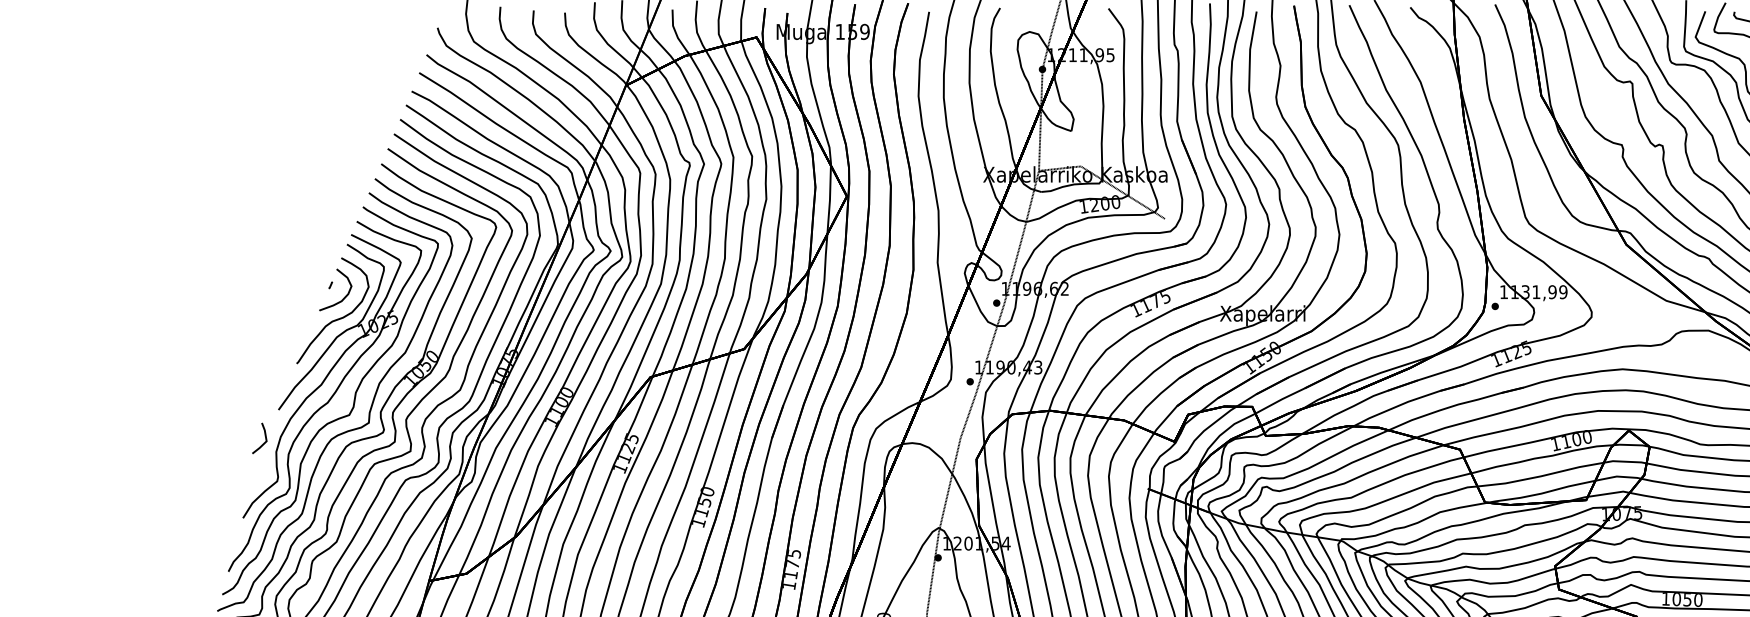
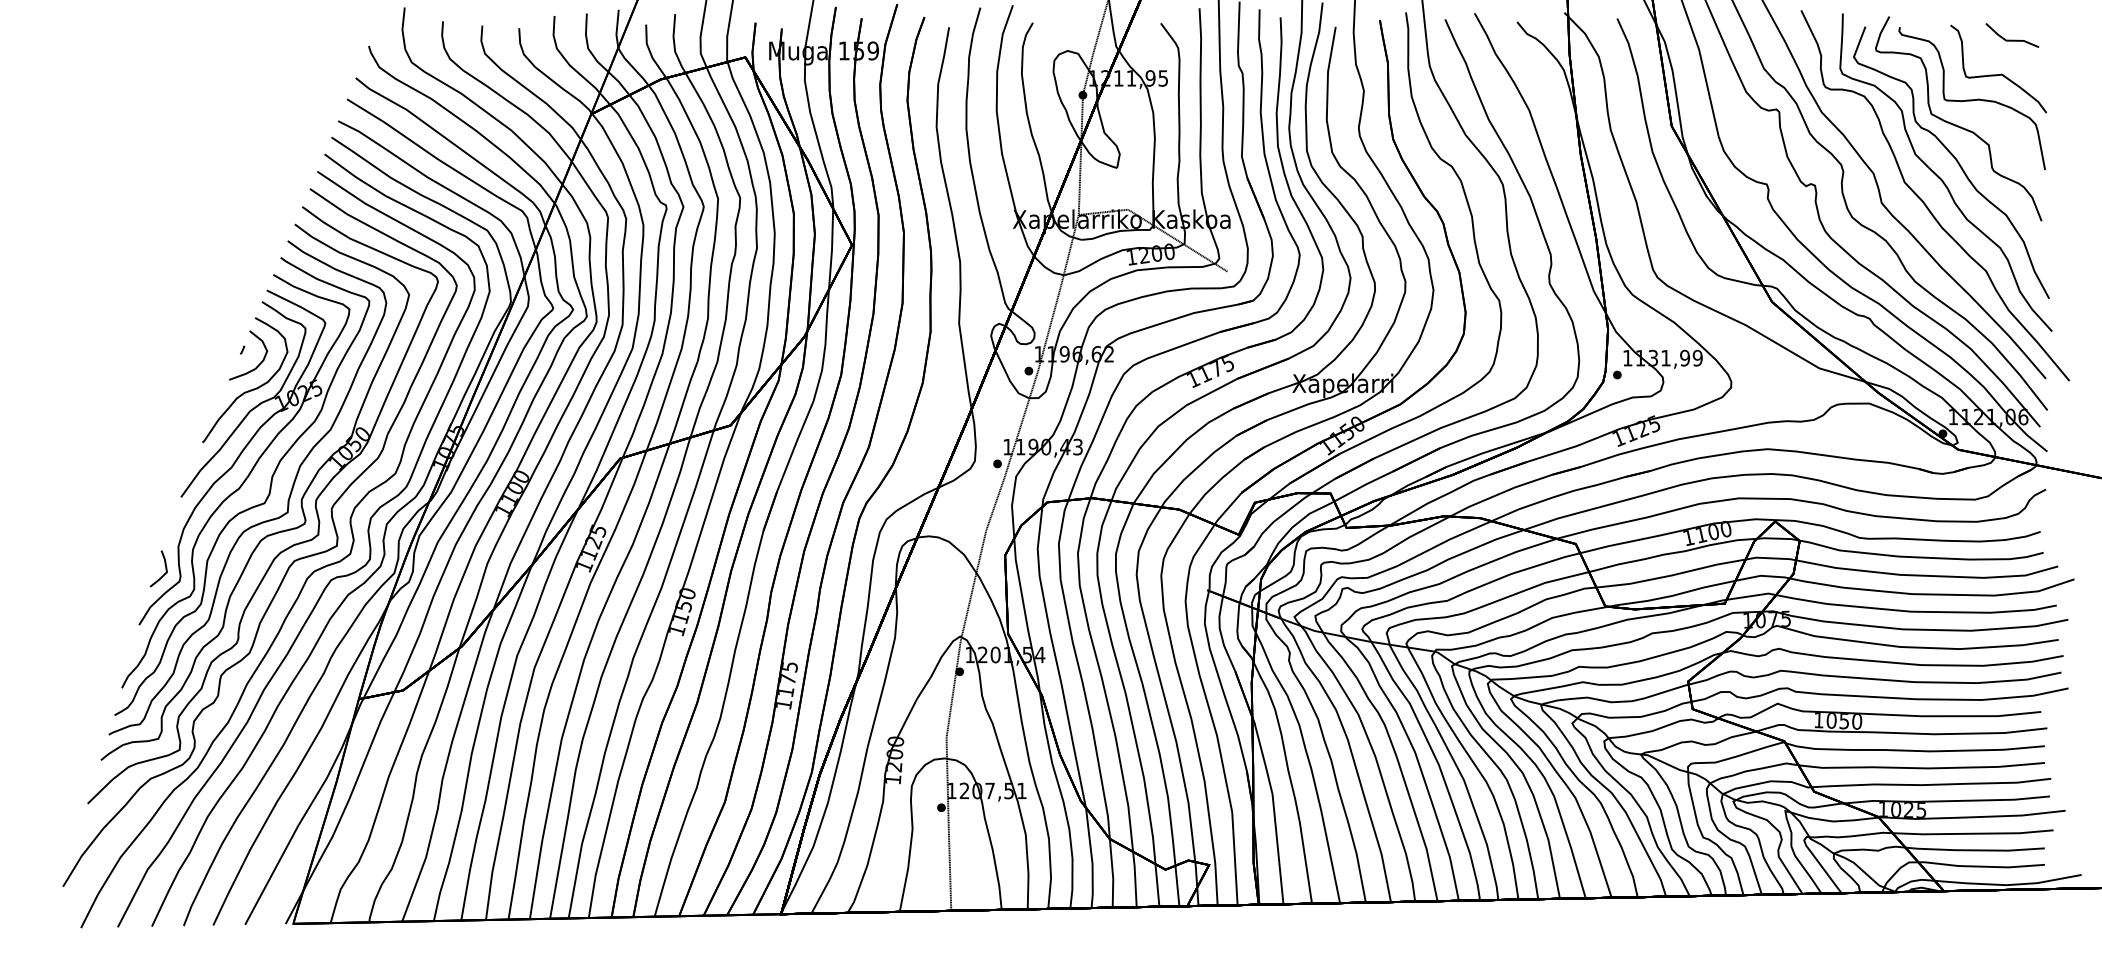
line: (265, 438) -> (165, 568), moved

